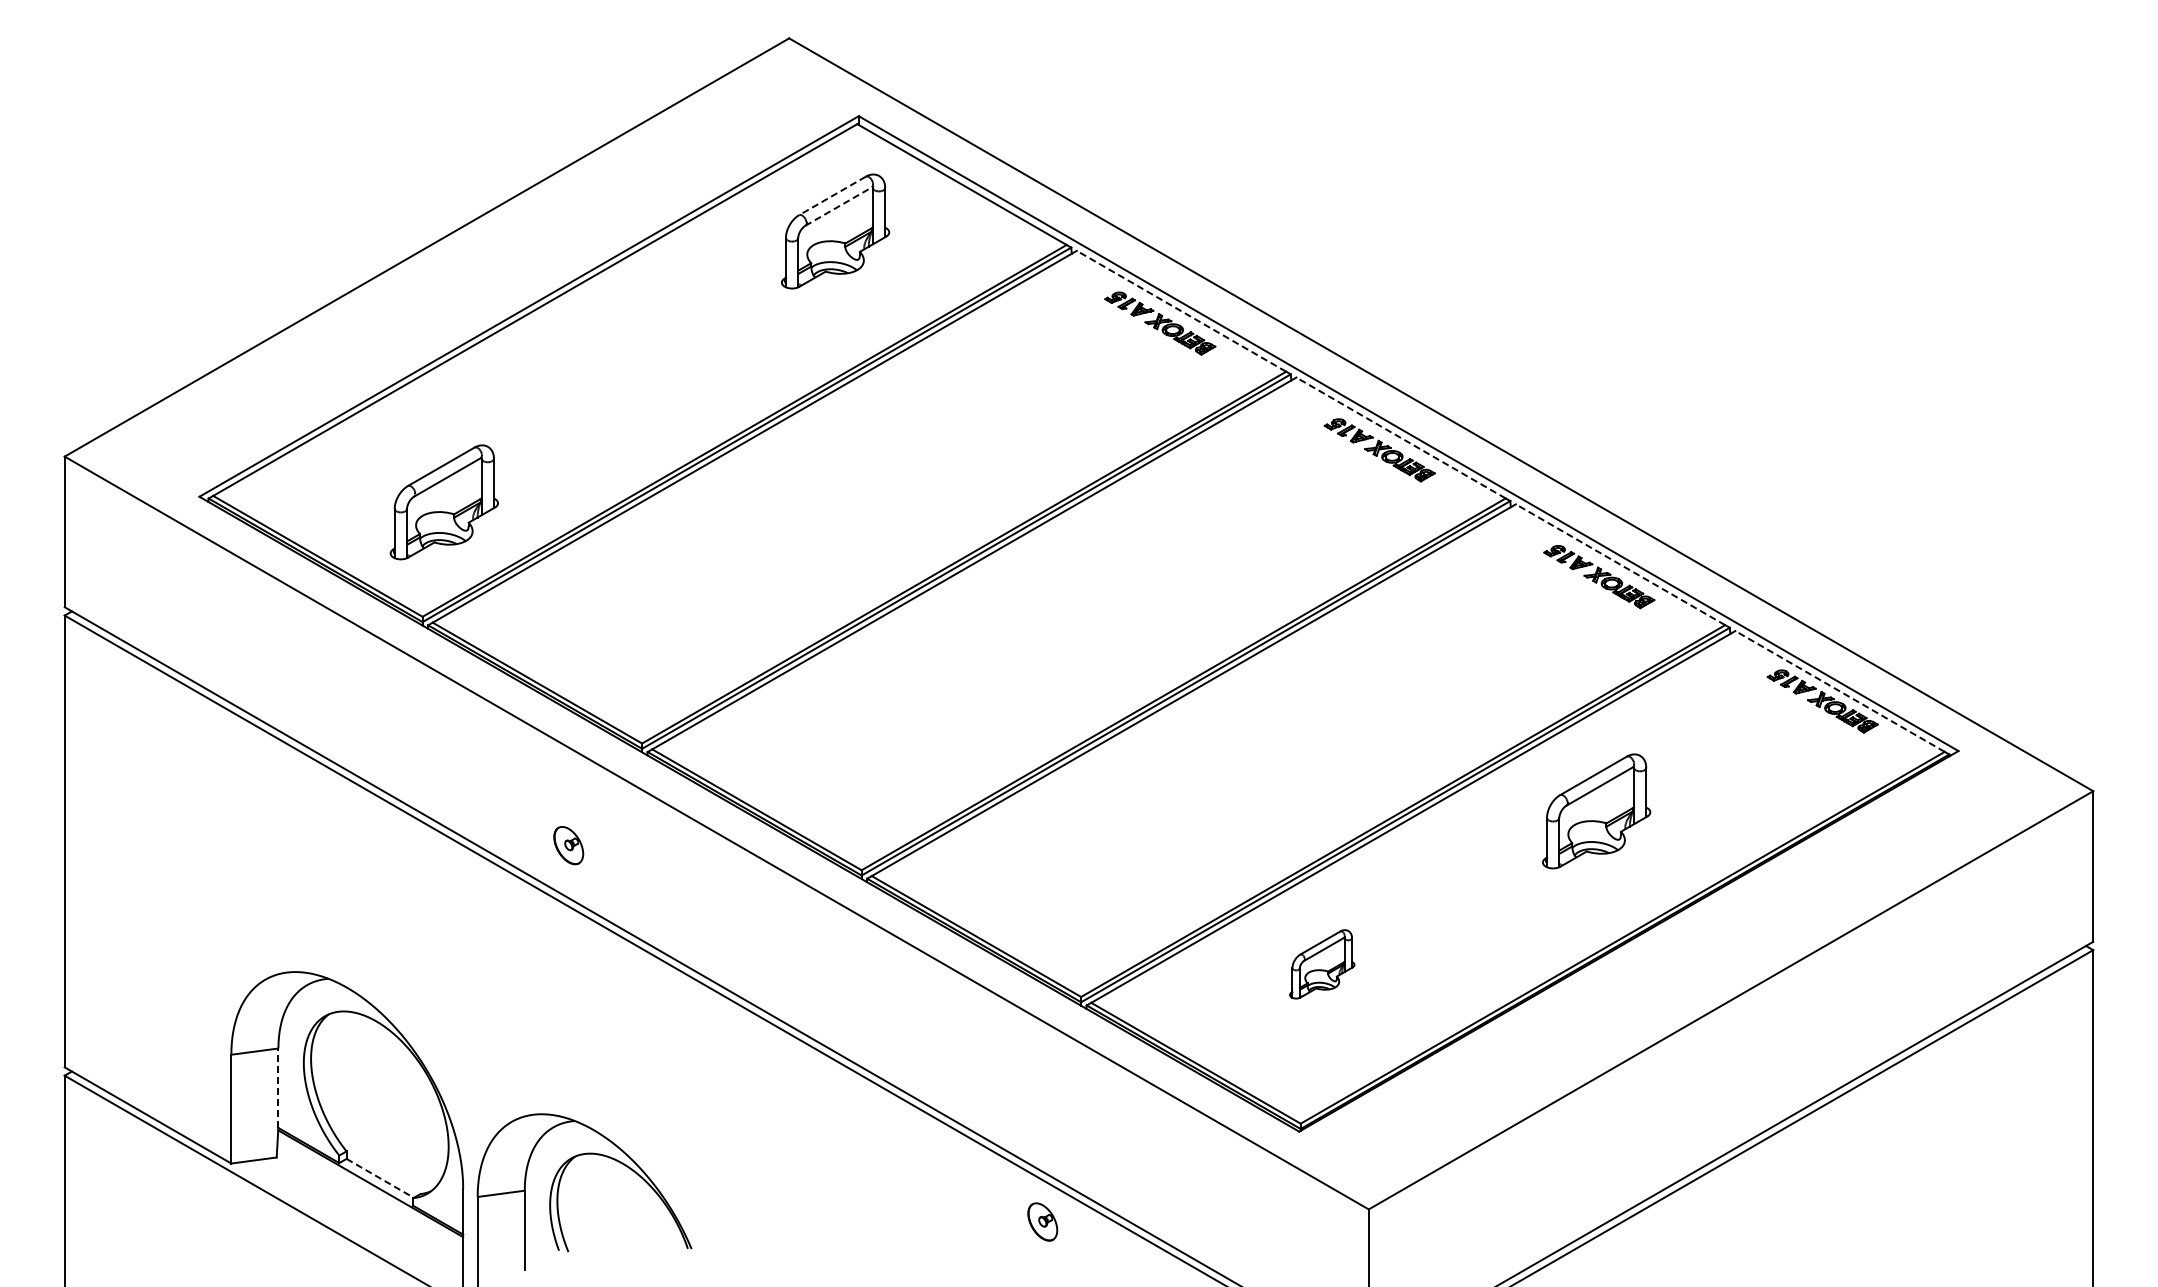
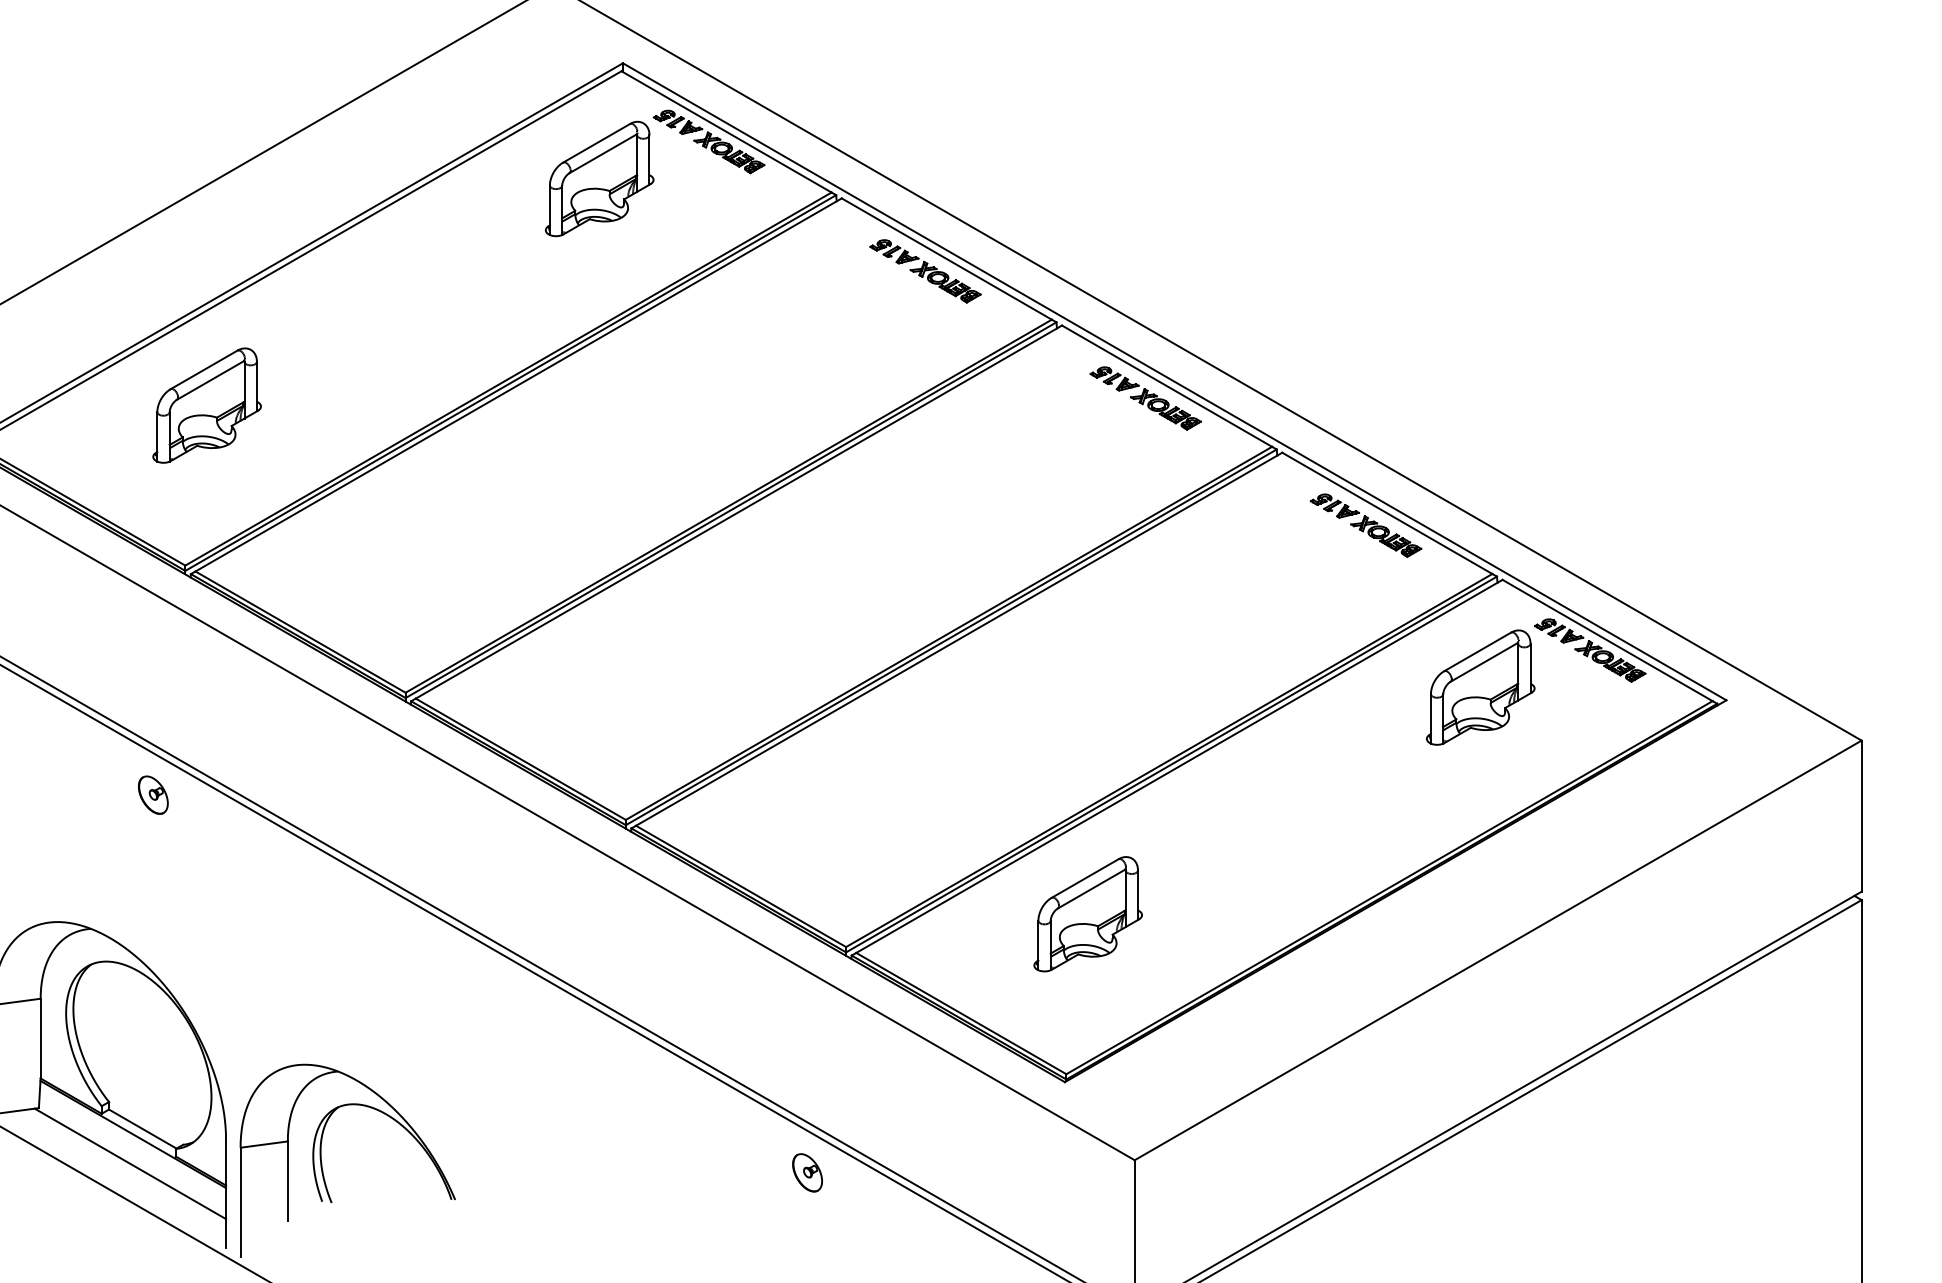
part: (944, 194) -> (708, 141), added
line: (832, 196) -> (596, 143), dashed -> solid
line: (839, 206) -> (603, 153), dashed -> solid
line: (1181, 311) -> (946, 259), dashed -> solid
line: (1401, 438) -> (1167, 386), dashed -> solid
part: (443, 502) -> (206, 405), moved
line: (1620, 564) -> (1387, 513), dashed -> solid
line: (1840, 691) -> (1608, 640), dashed -> solid
part: (1596, 811) -> (1480, 687), moved
part: (568, 845) -> (153, 795), moved
part: (1321, 964) -> (1087, 914), size x1.67
line: (278, 1088) -> (40, 1038), dashed -> solid
line: (380, 1178) -> (143, 1129), dashed -> solid
line: (367, 1213) -> (130, 1164), added

